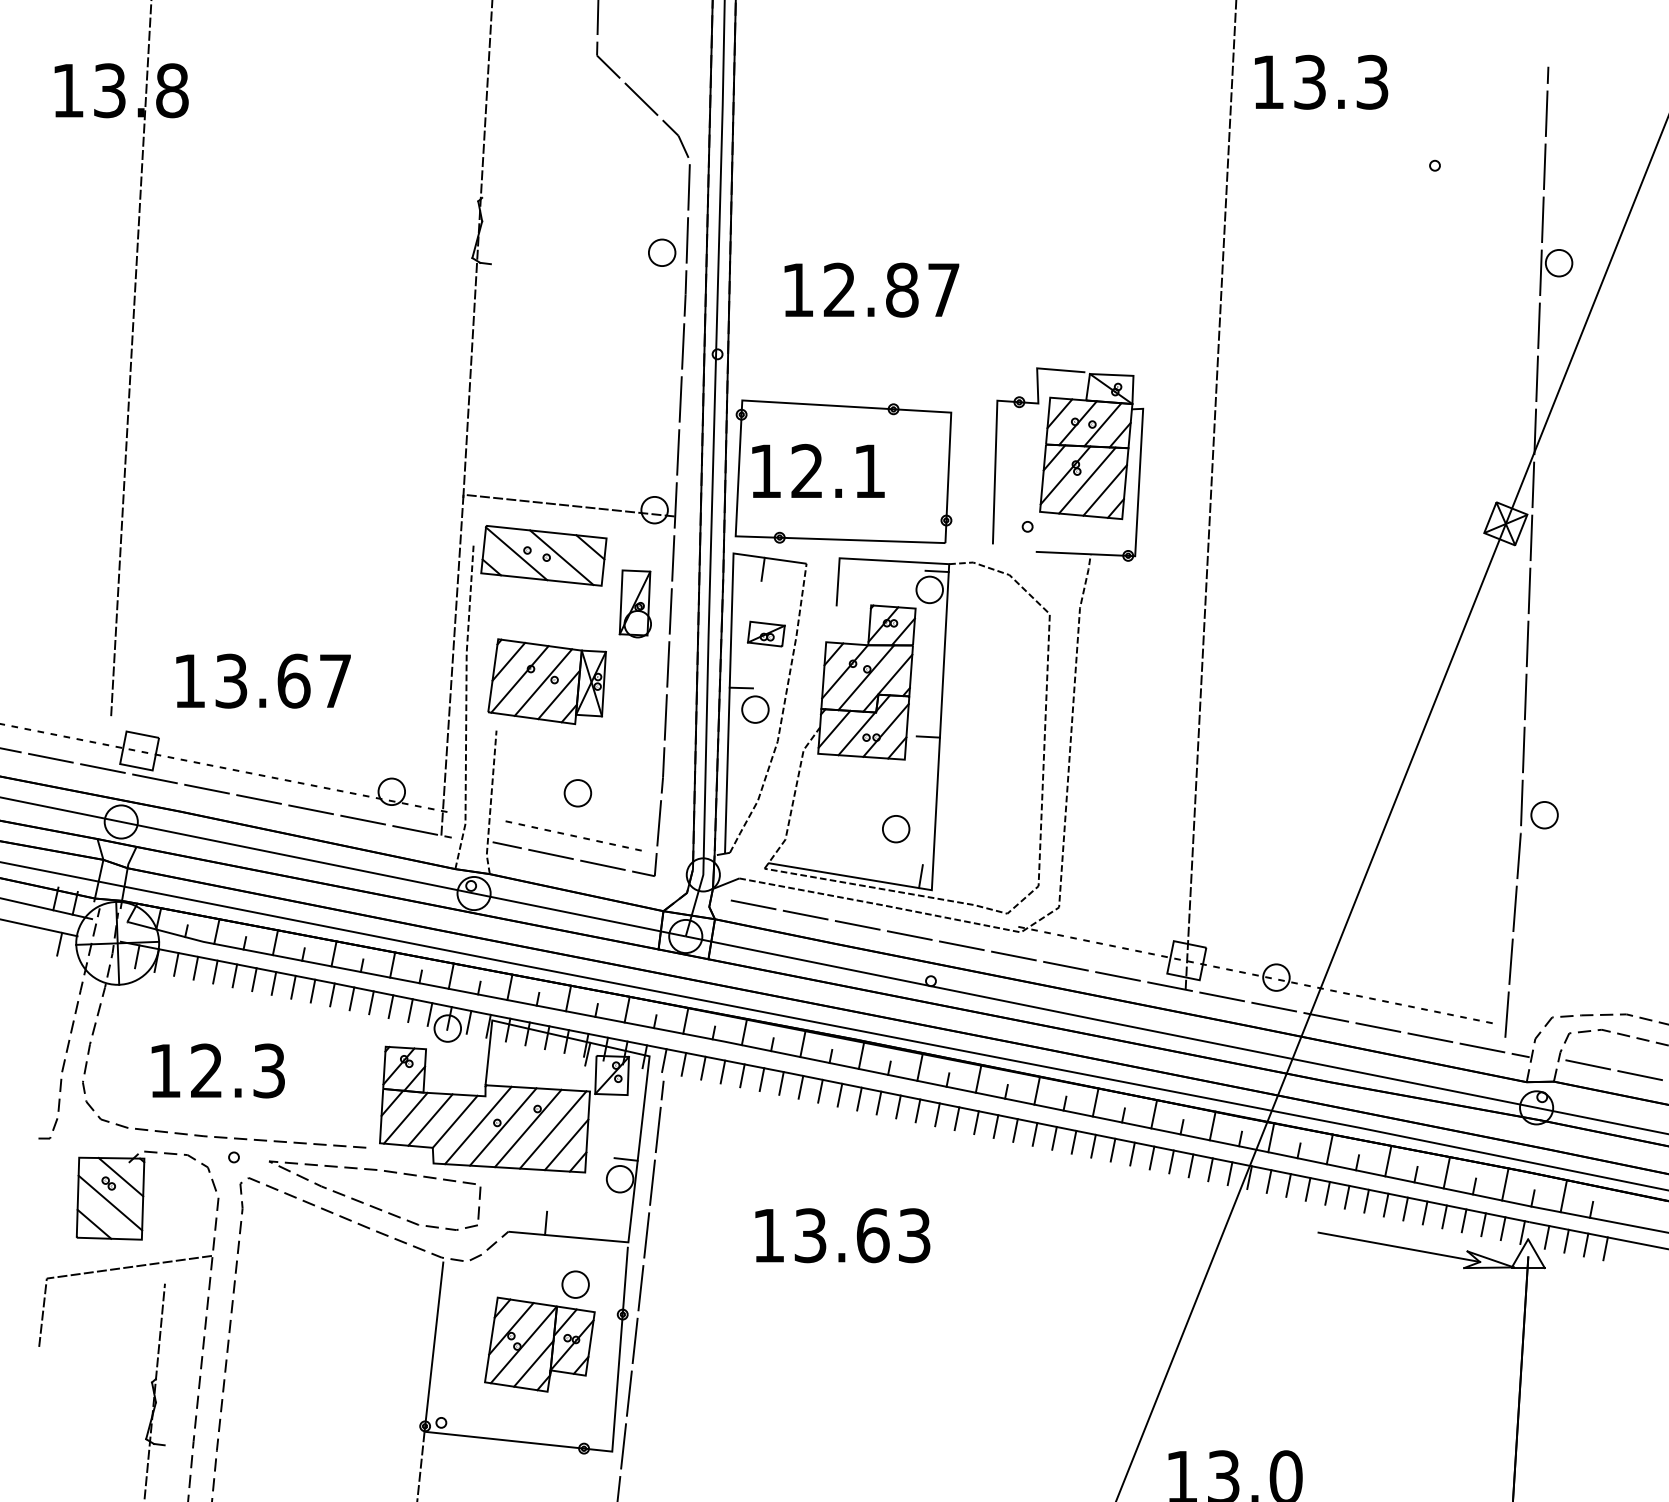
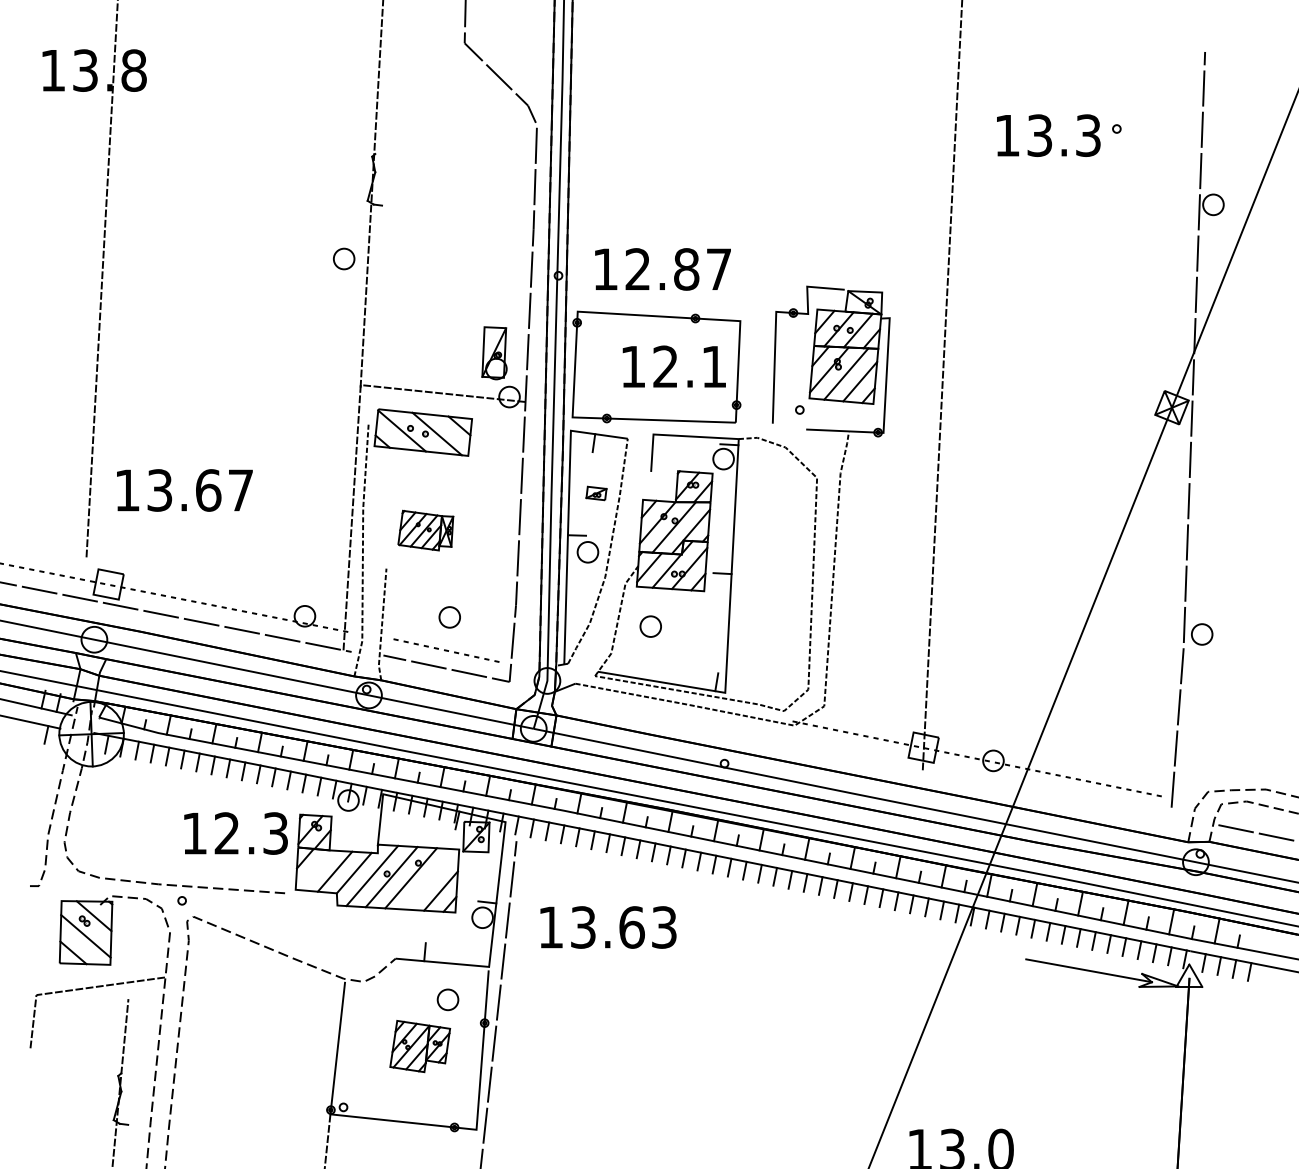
text: (1321, 81) -> (1048, 135), moved
part: (662, 252) -> (344, 258), moved
text: (871, 289) -> (662, 268), moved
text: (818, 470) -> (674, 366), moved
part: (634, 603) -> (493, 352), moved
part: (766, 633) -> (596, 493), size x0.7
text: (263, 680) -> (184, 489), moved
part: (546, 681) -> (425, 530), size x0.6
part: (896, 829) -> (651, 626), moved
line: (1129, 978) -> (879, 761), removed
text: (217, 1070) -> (235, 833), moved
line: (405, 1117) -> (315, 869), removed
line: (552, 1129) -> (430, 879), removed
part: (370, 1204) -> (288, 937), removed
text: (842, 1235) -> (608, 927), moved
part: (539, 1344) -> (419, 1046), size x0.7

